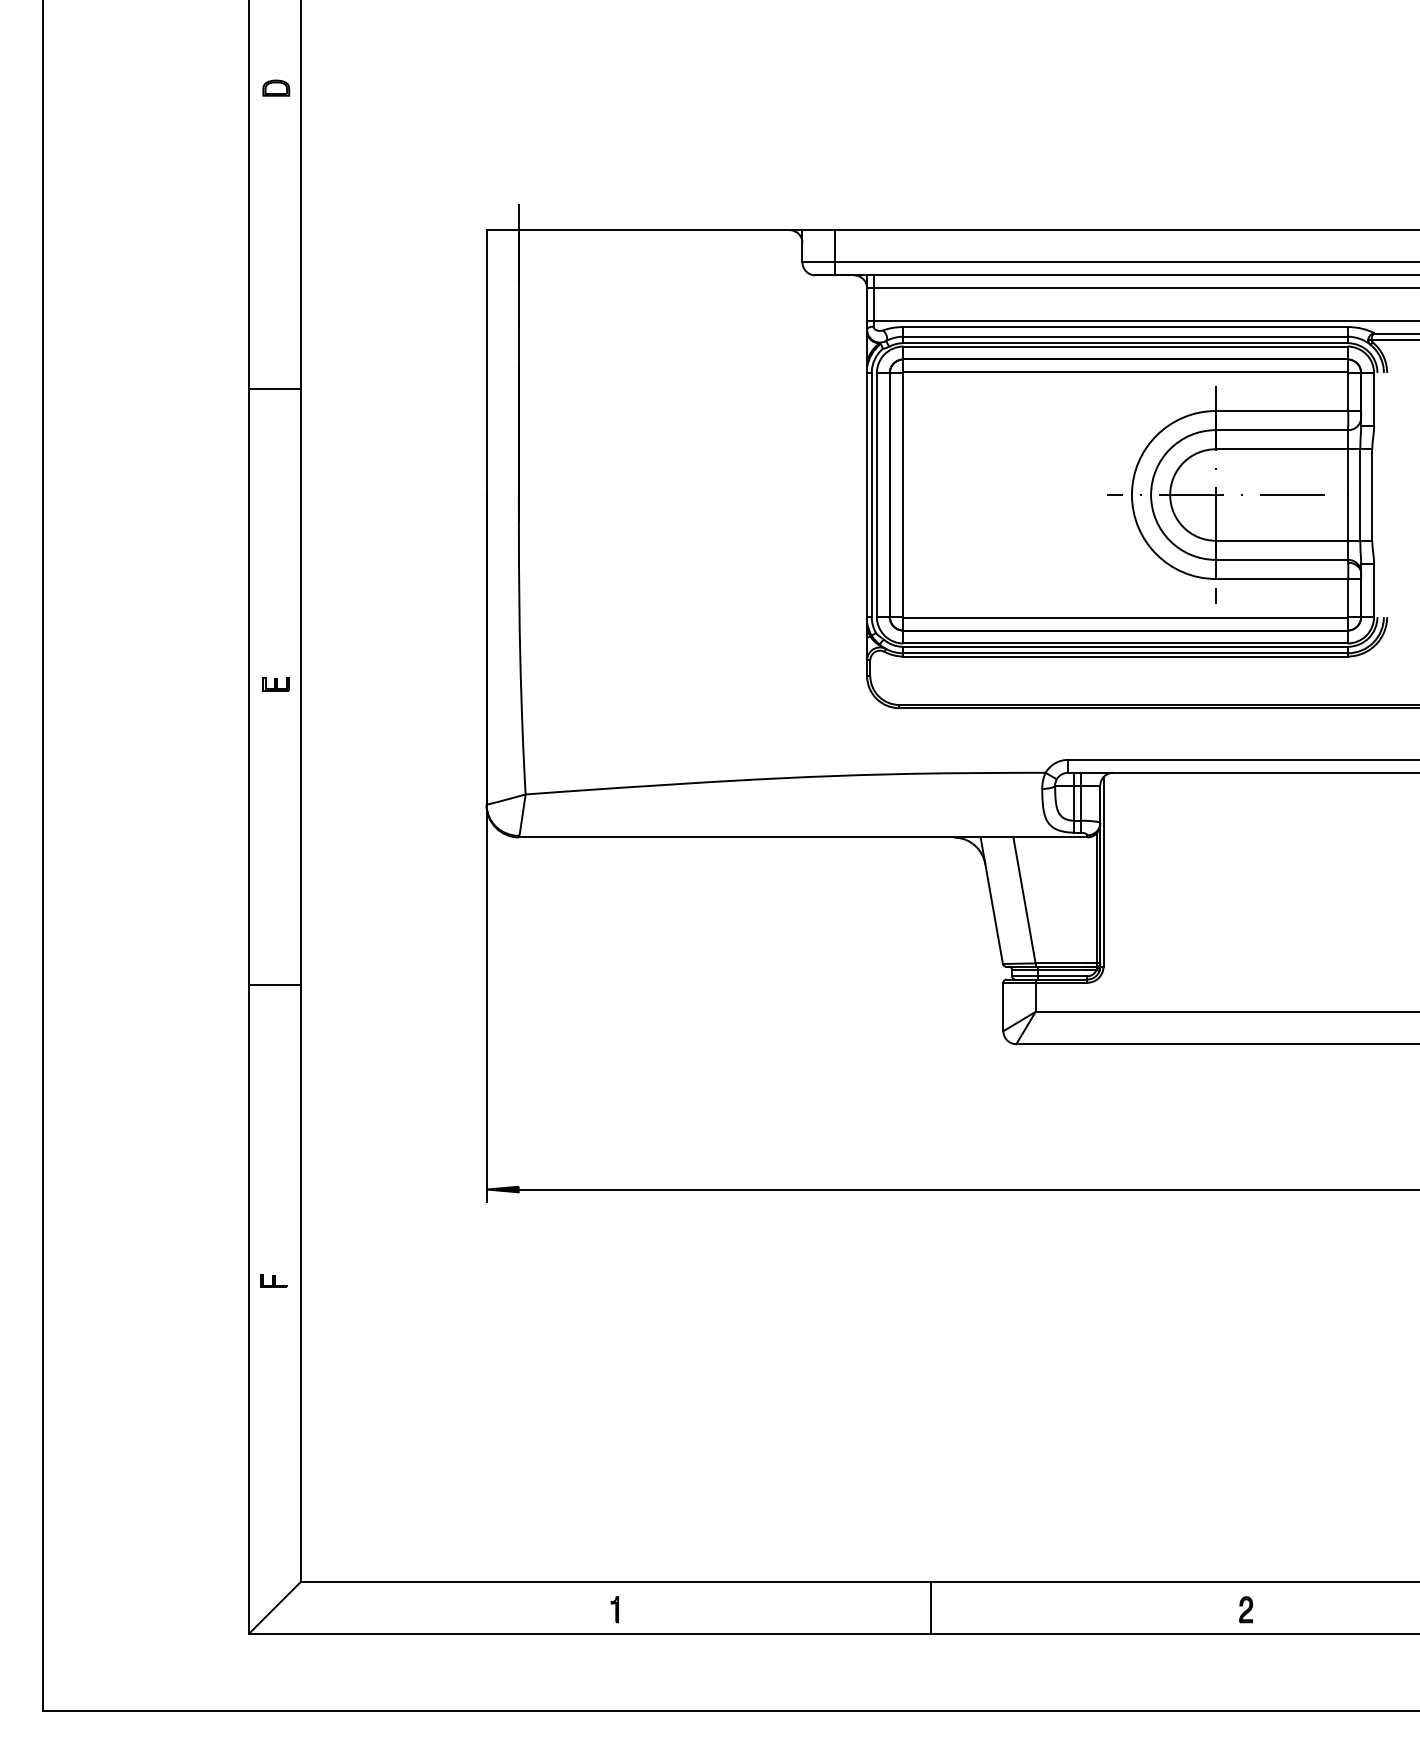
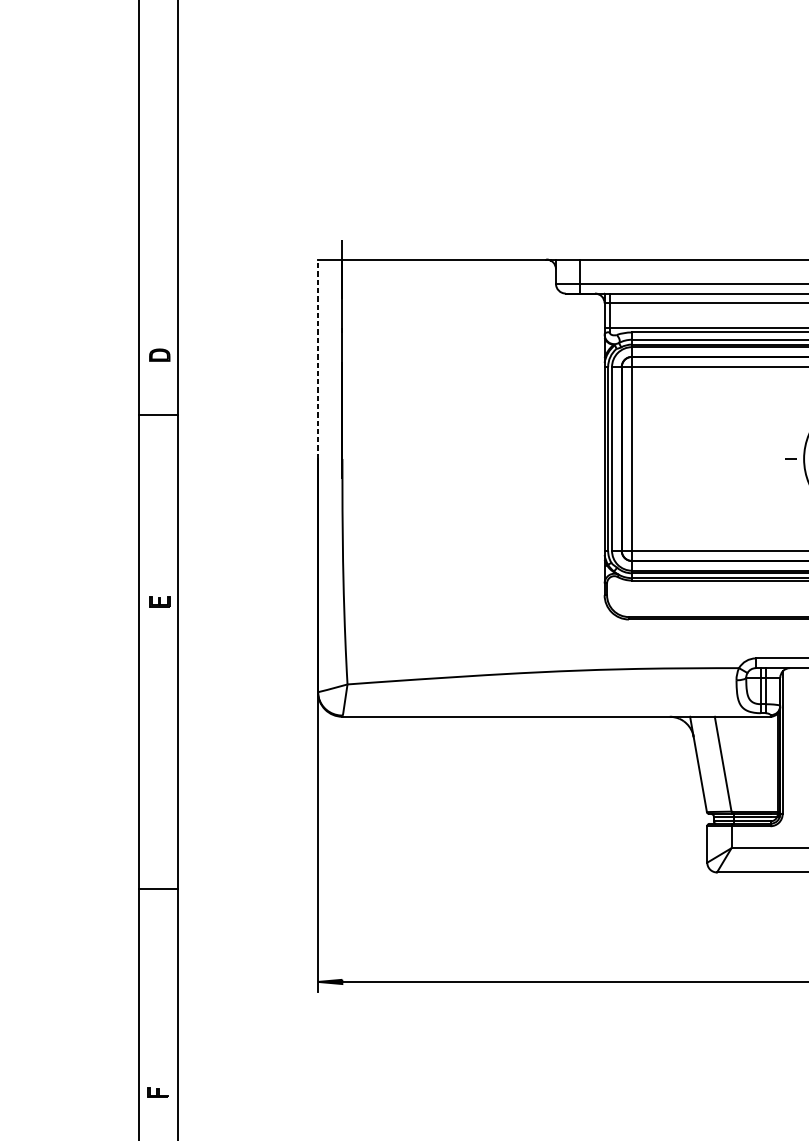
part: (276, 87) -> (159, 354), moved
line: (486, 362) -> (318, 359), solid -> dashed
line: (274, 388) -> (158, 414), moved
line: (274, 985) -> (158, 889), moved
part: (273, 1280) -> (157, 1091), moved

